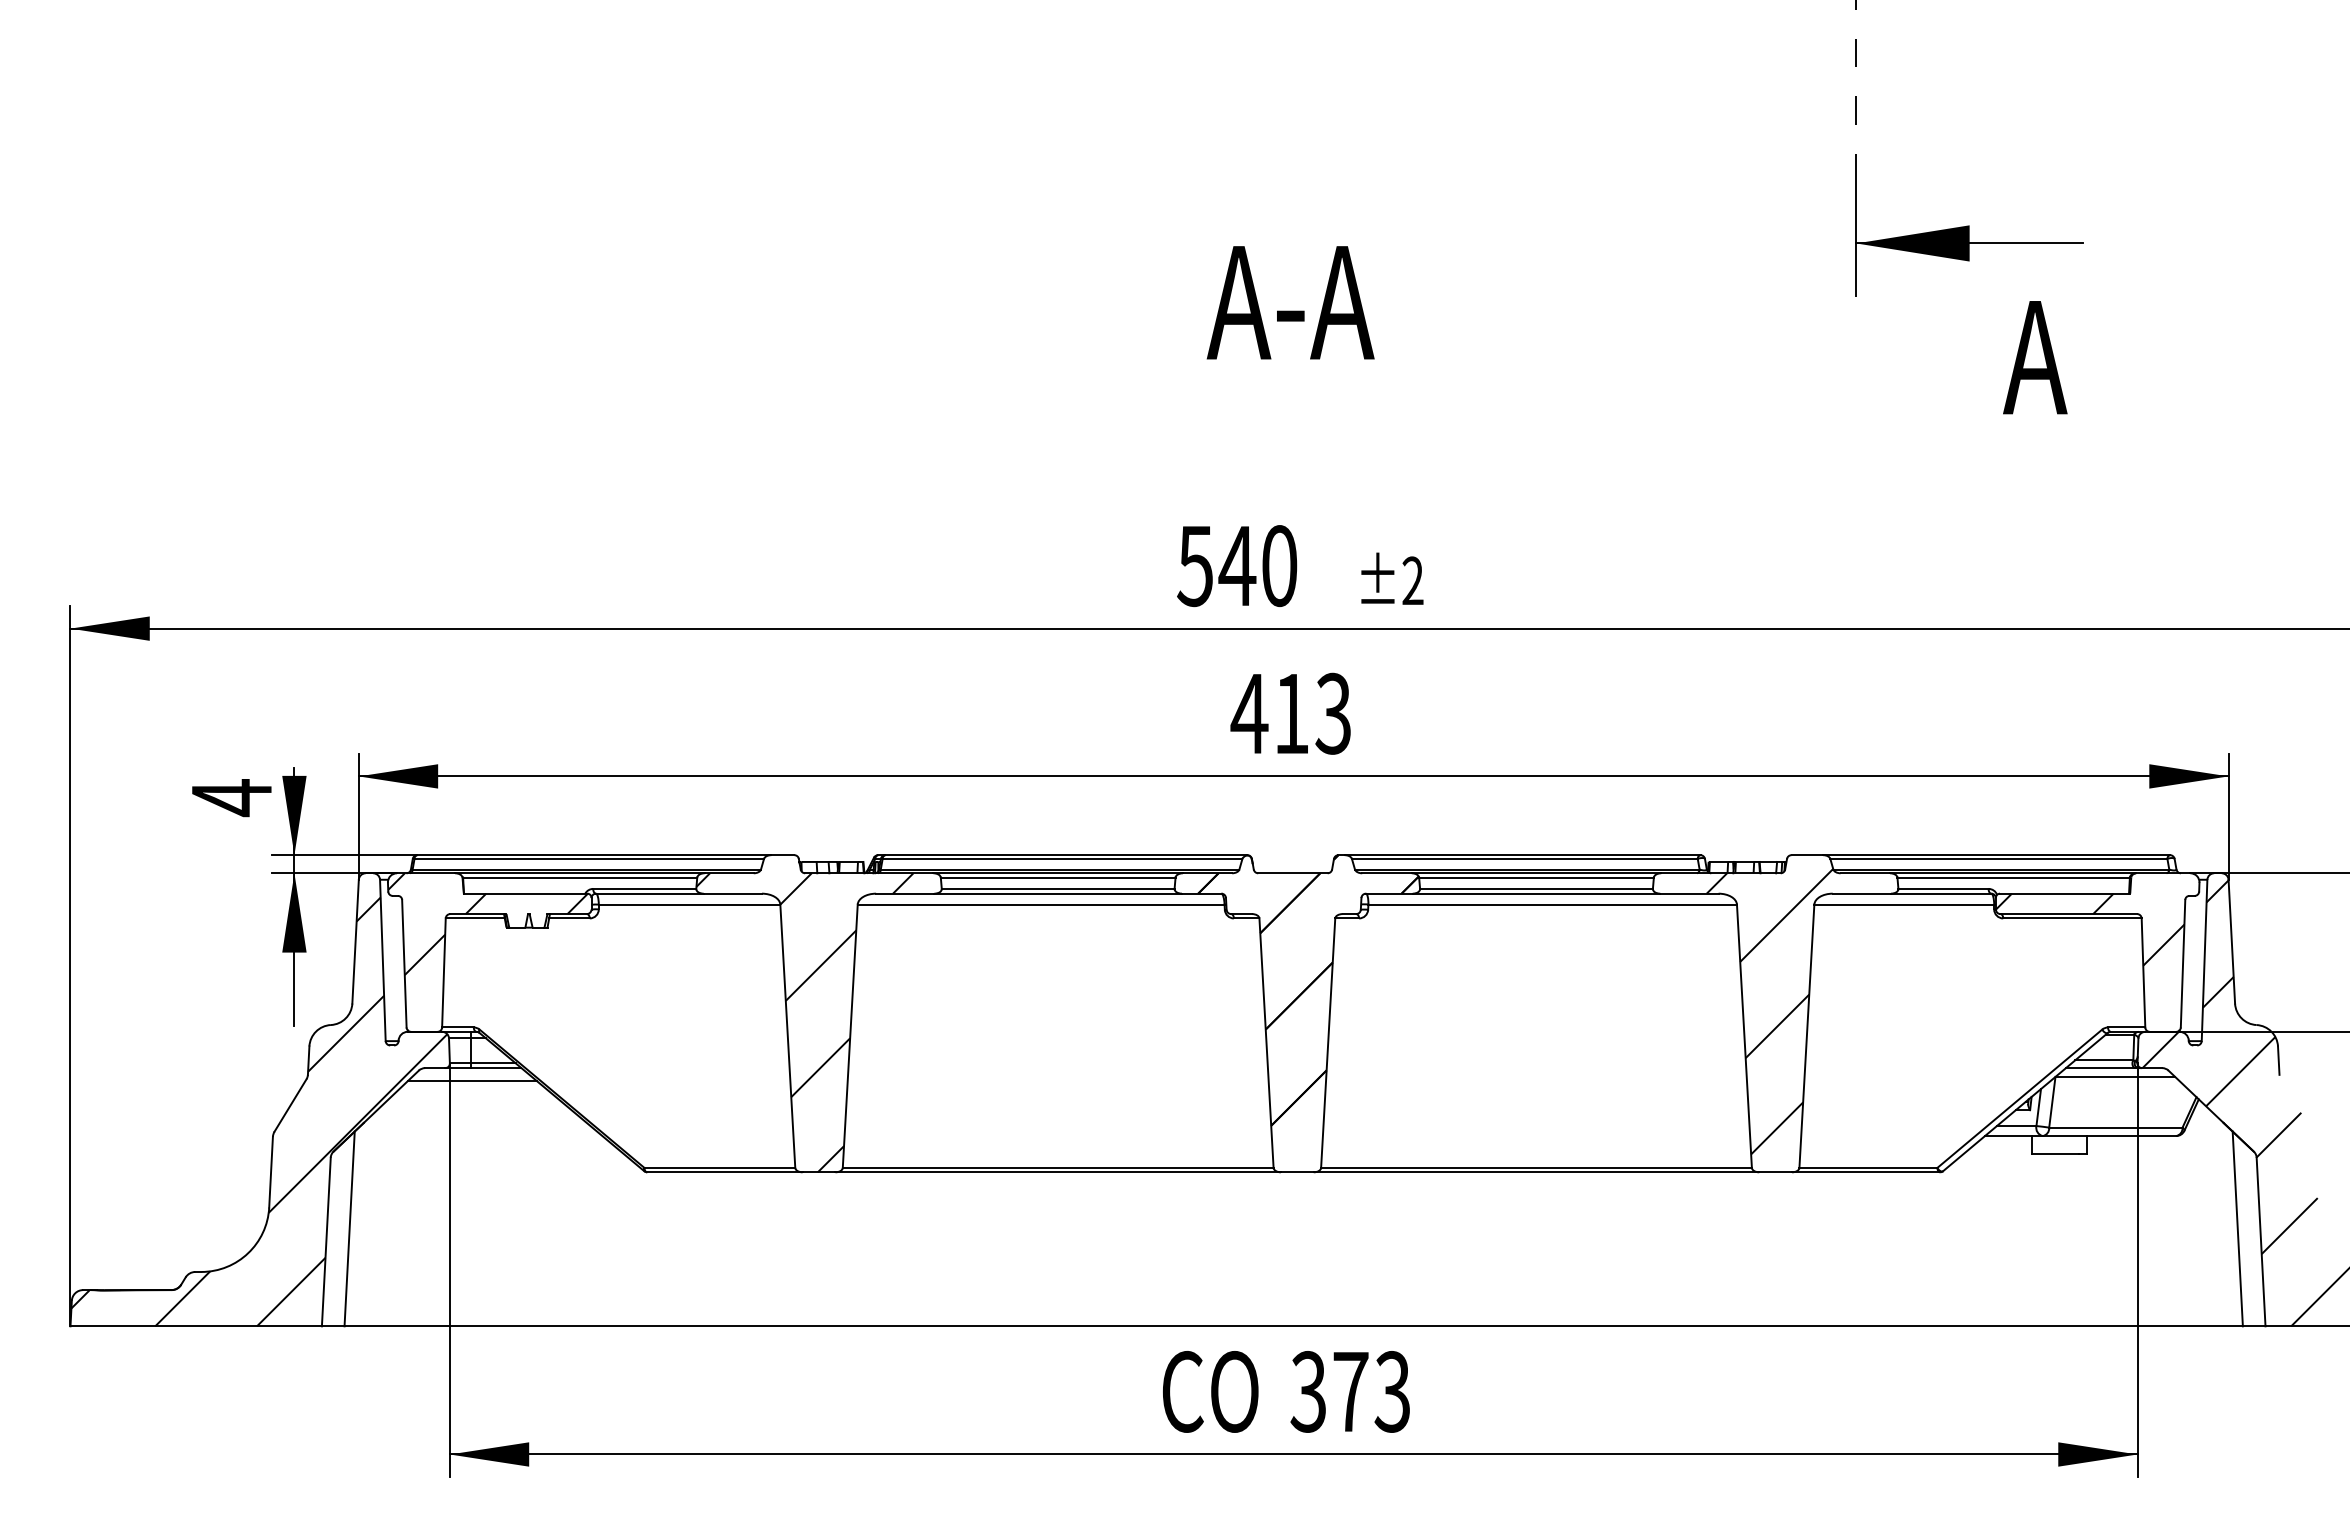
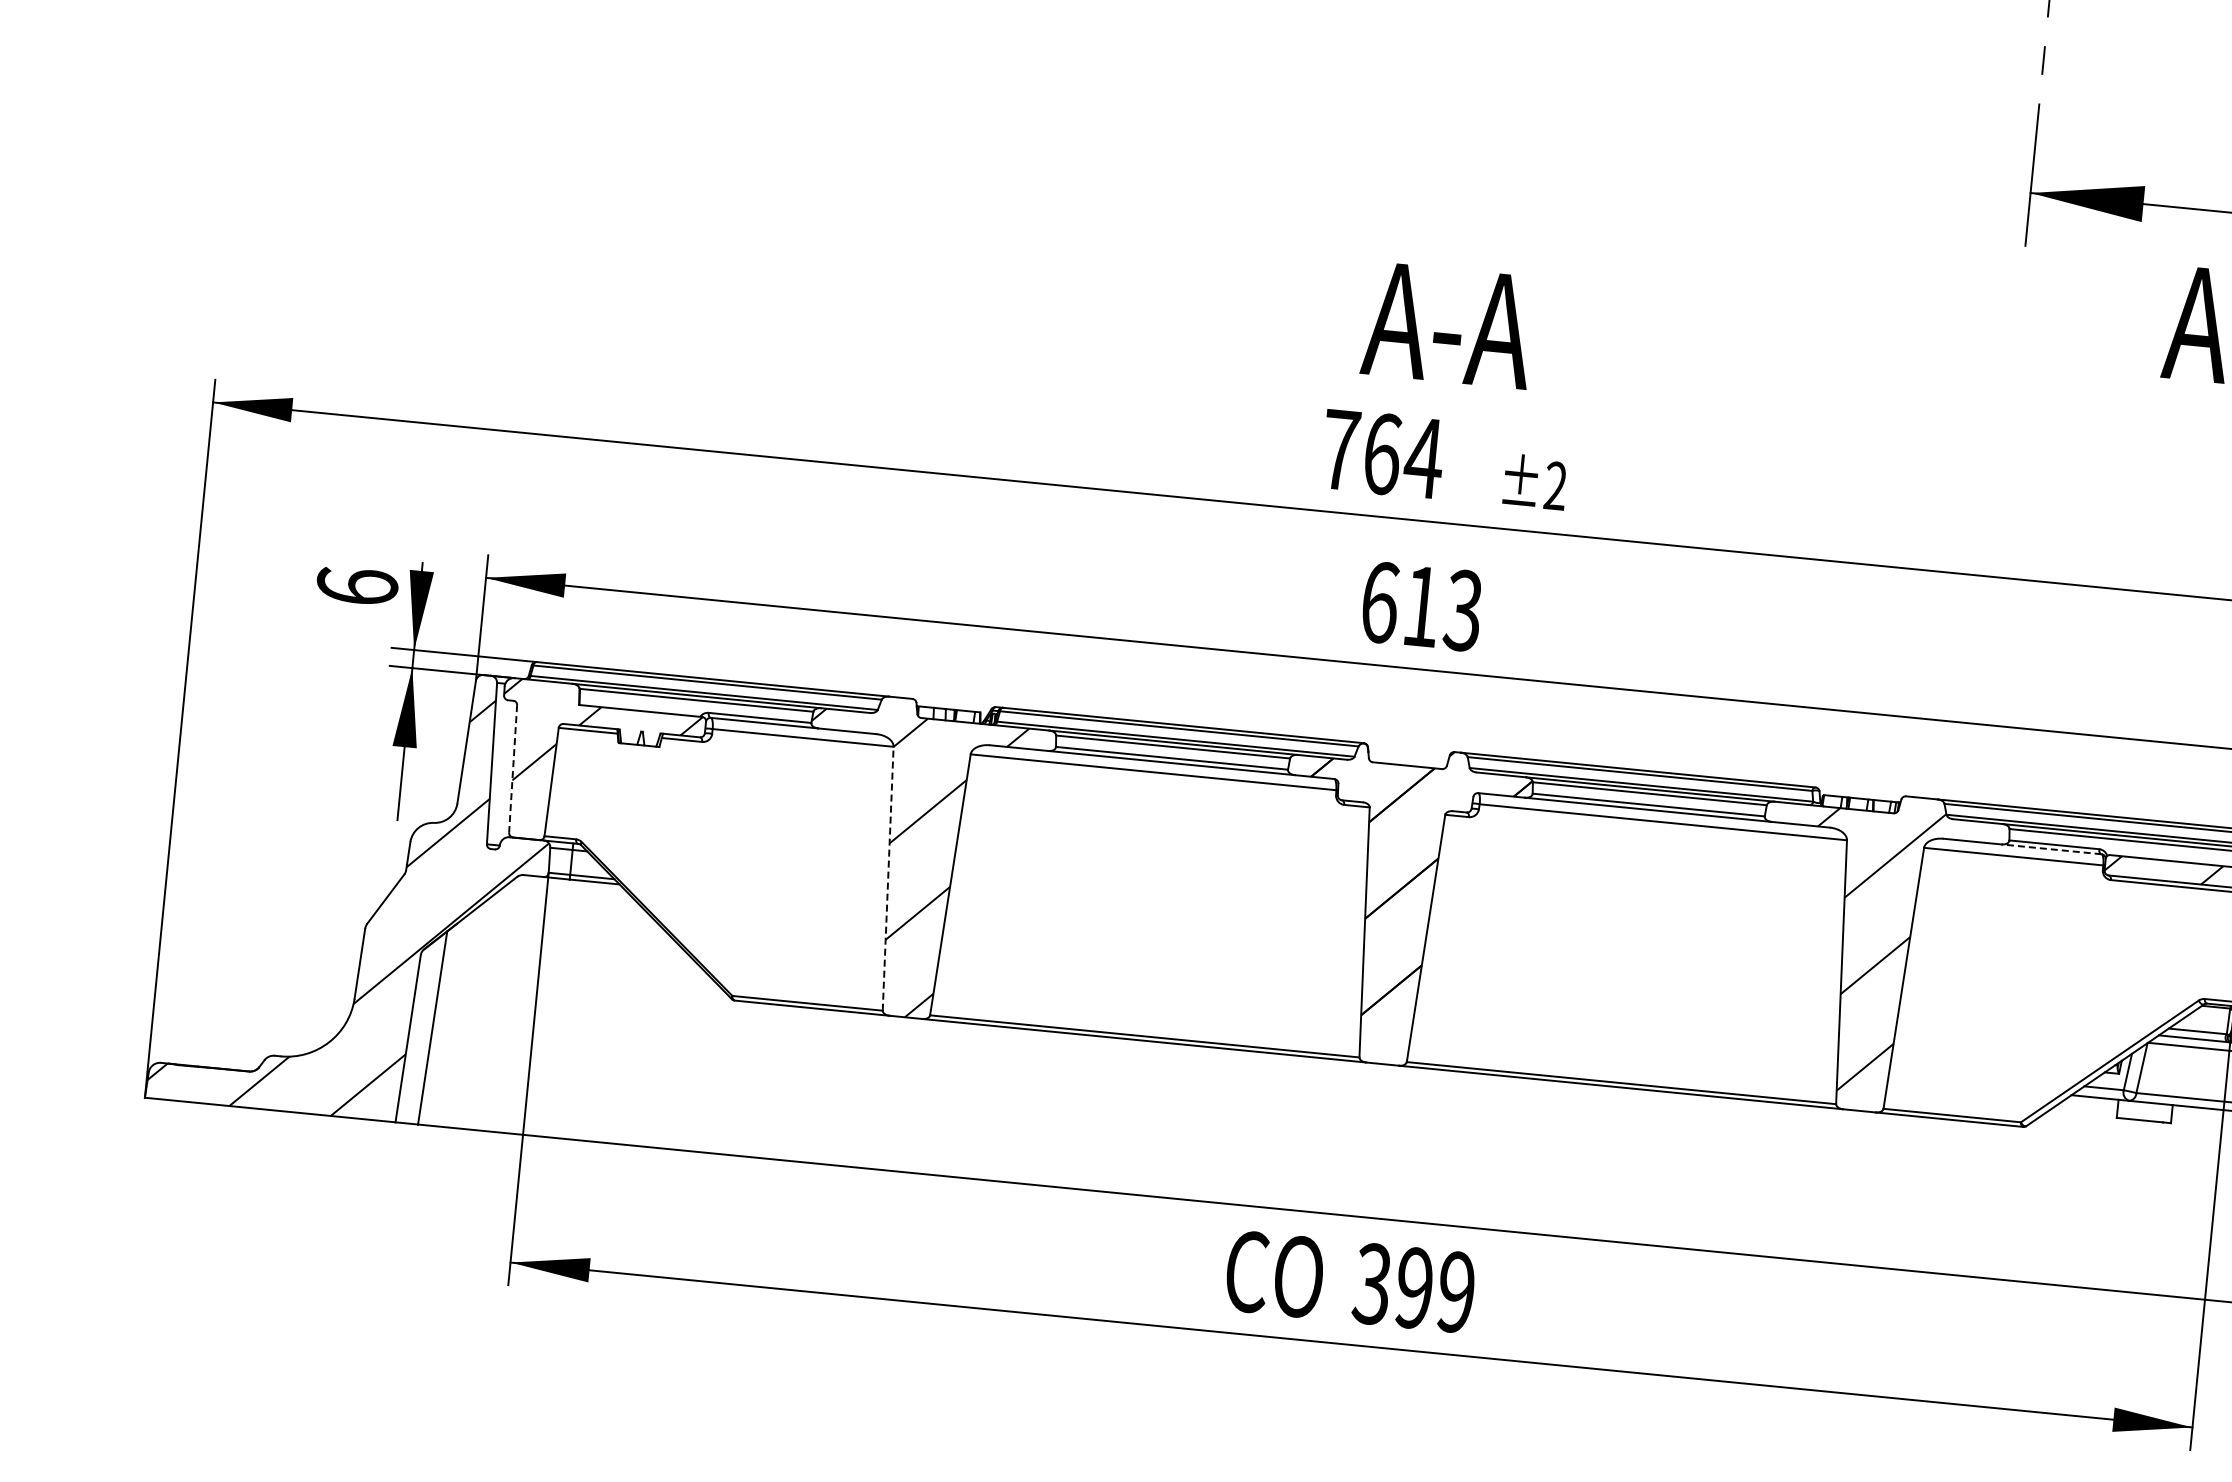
text: (1290, 302) -> (1448, 325), moved
text: (1237, 566) -> (1382, 454), 540 -> 764
text: (1249, 713) -> (1379, 602), 413 -> 613
text: (231, 798) -> (356, 587), 4 -> 6
line: (1940, 893) -> (2050, 849), solid -> dashed
line: (404, 963) -> (513, 768), solid -> dashed
line: (787, 1036) -> (887, 878), solid -> dashed
line: (471, 1080) -> (568, 891), removed
text: (1371, 1391) -> (1435, 1289), 373 -> 399

